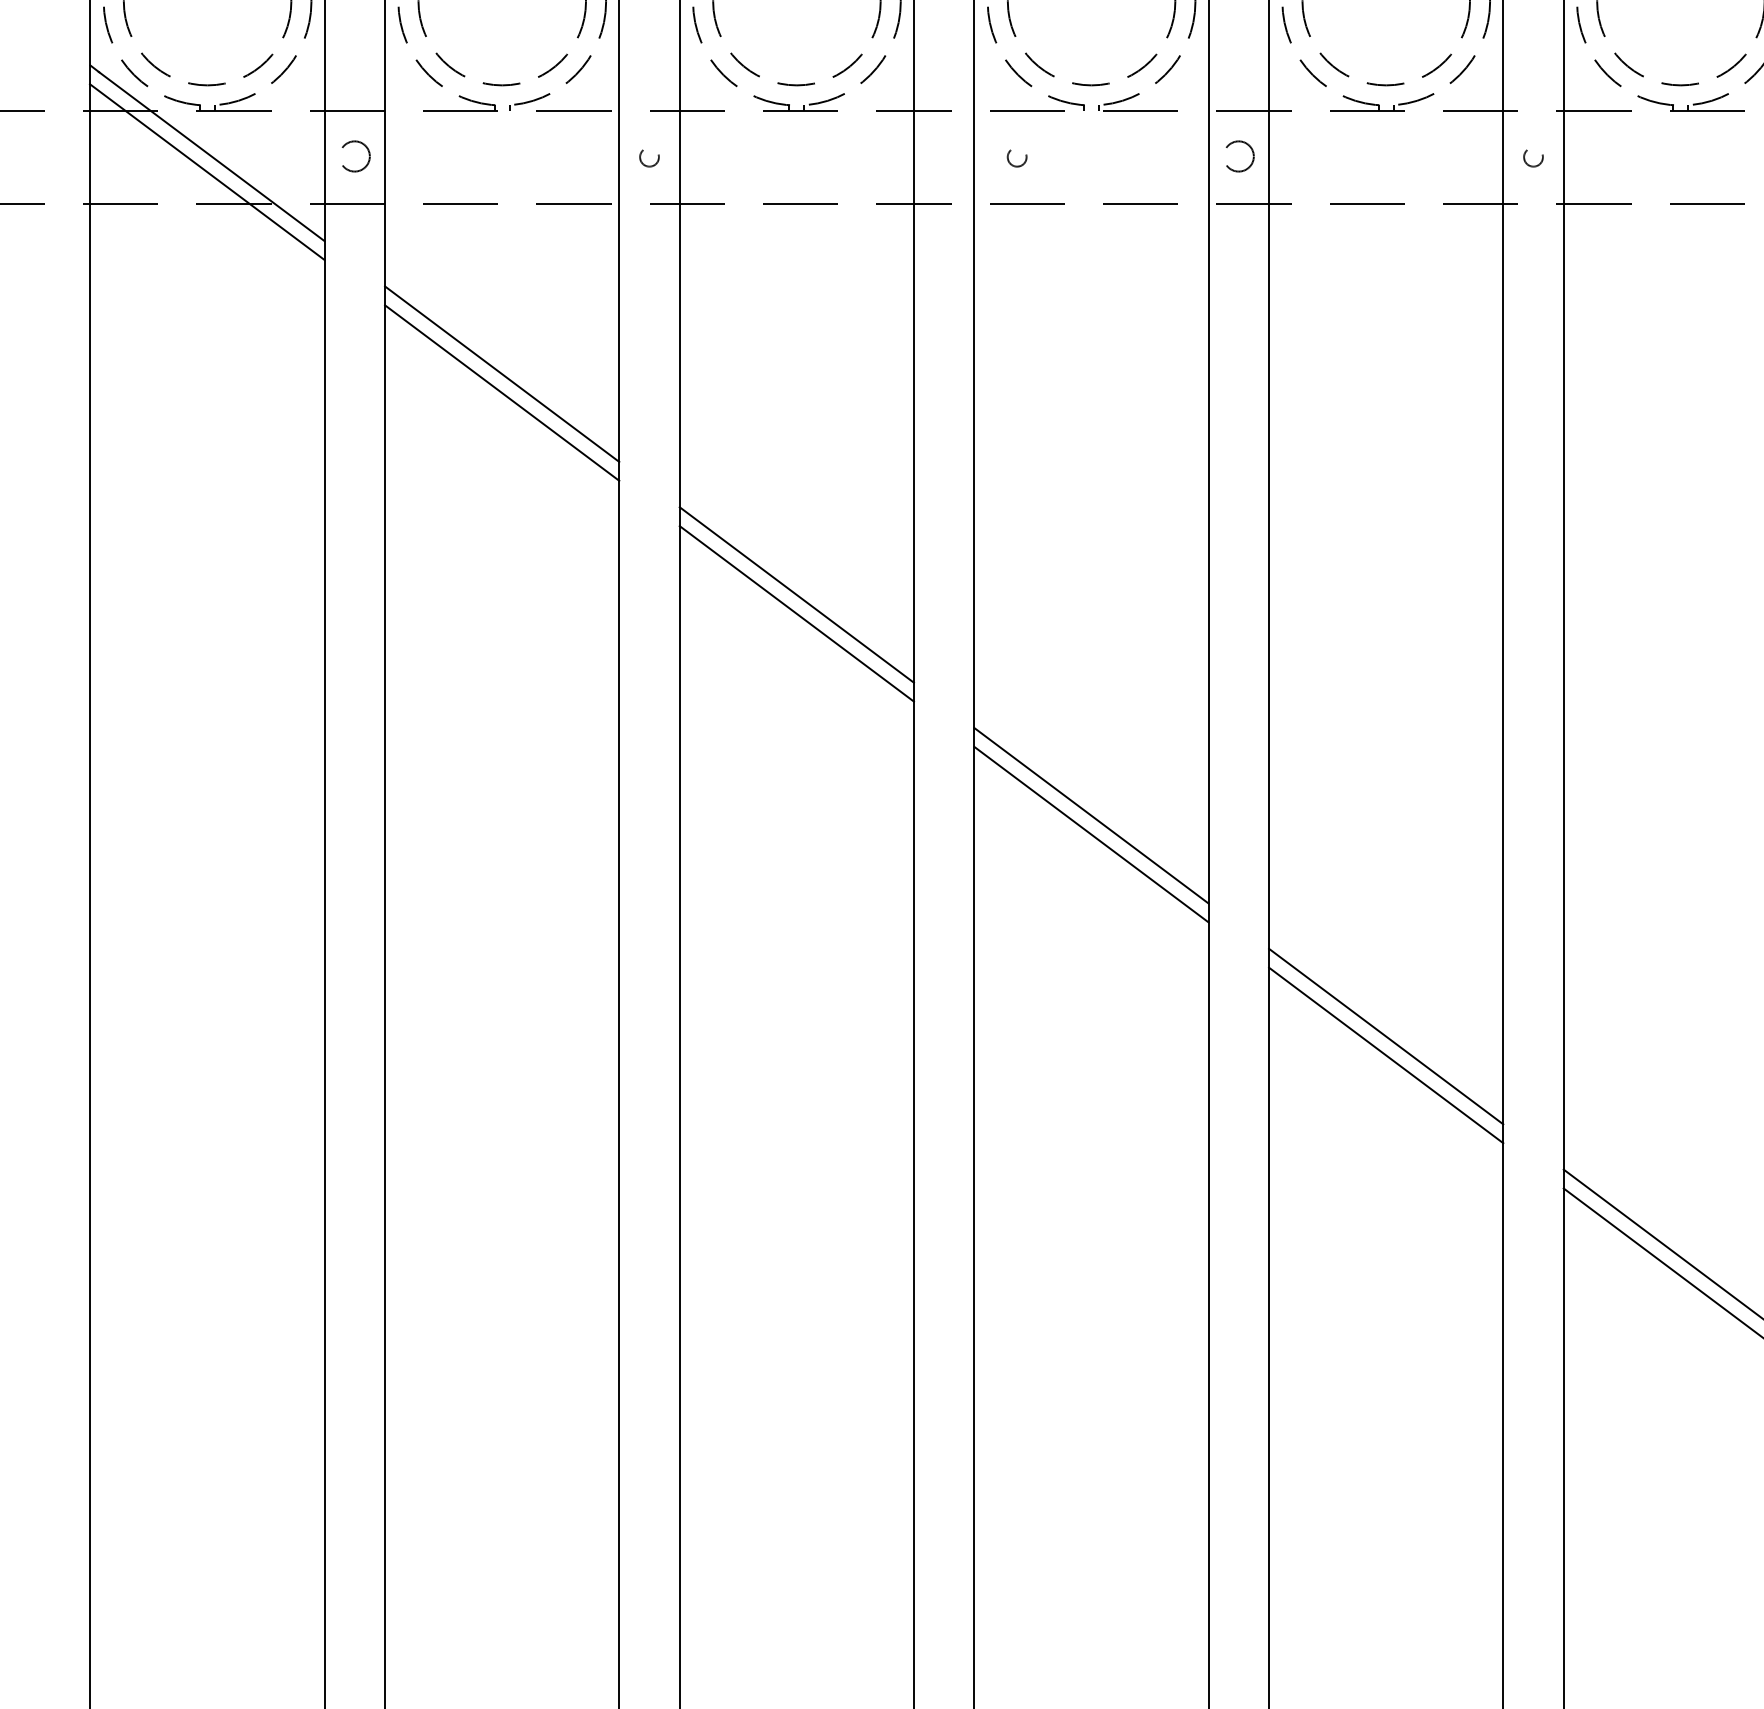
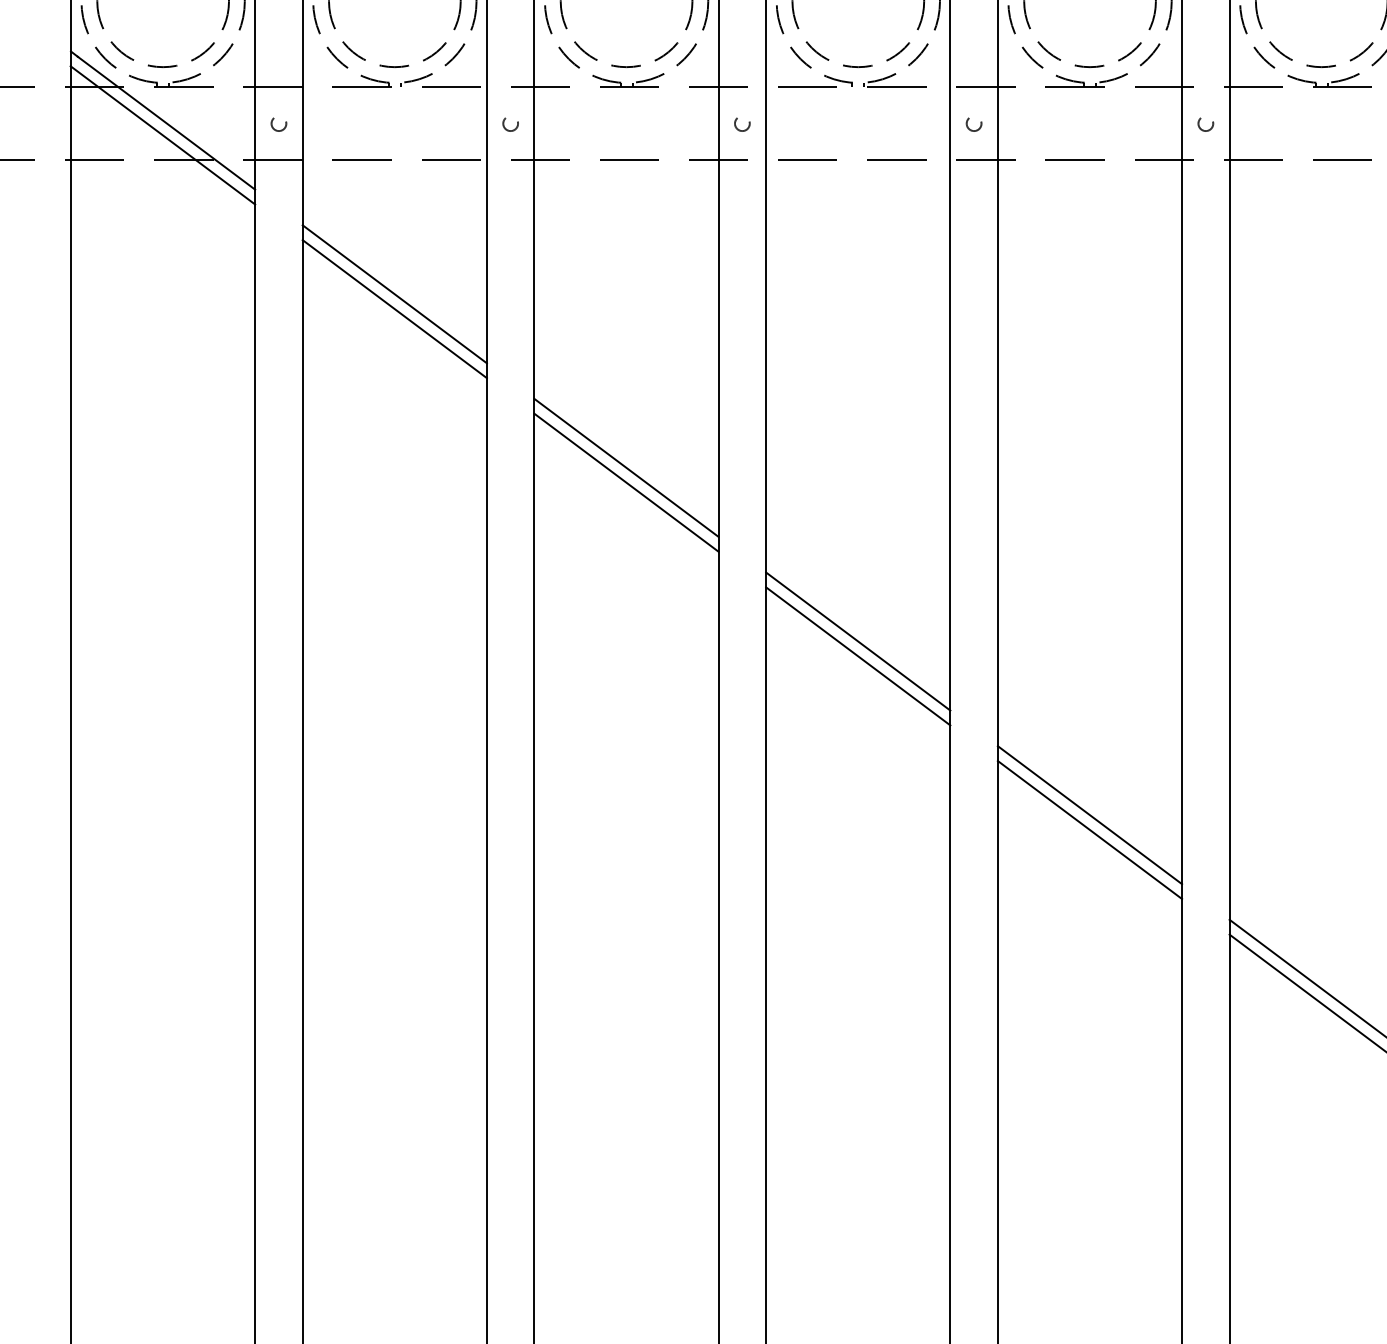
circle: (354, 158) -> (278, 124), size x0.62
circle: (1016, 158) -> (741, 124), moved
circle: (1238, 158) -> (973, 124), size x0.62

